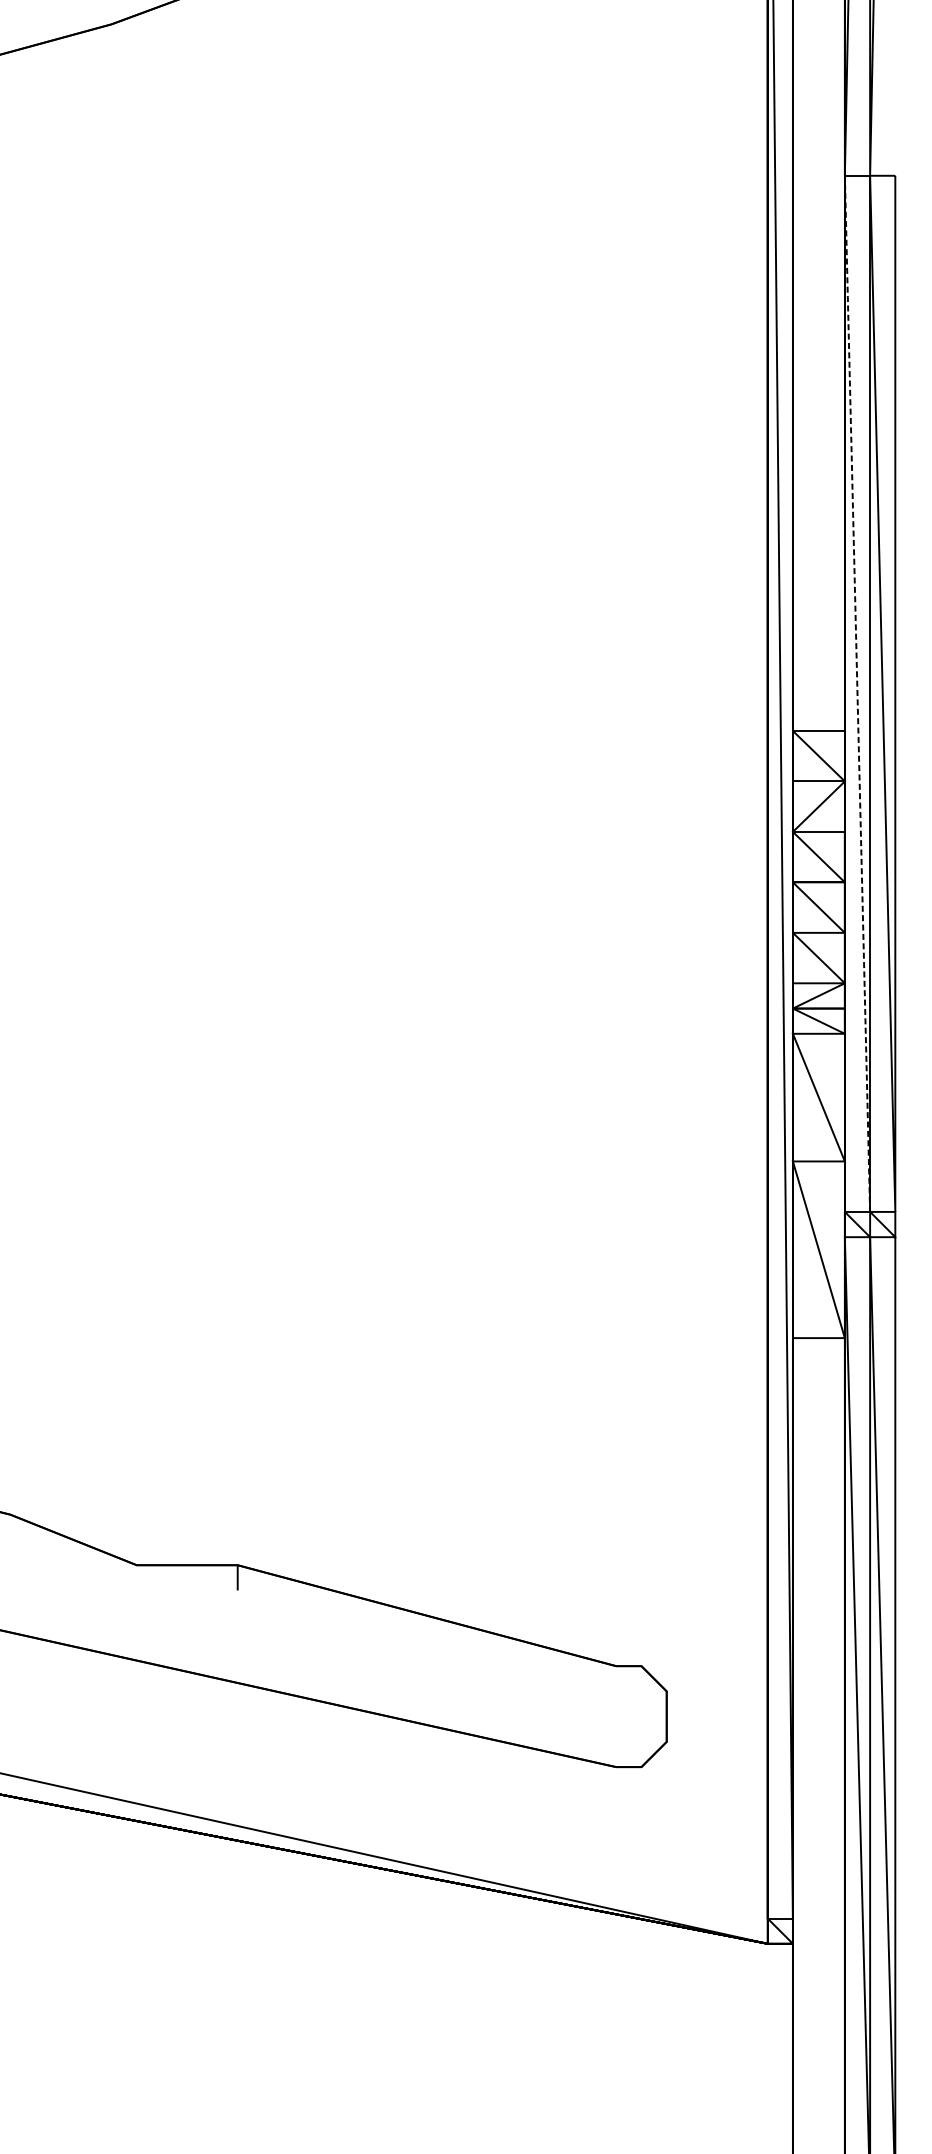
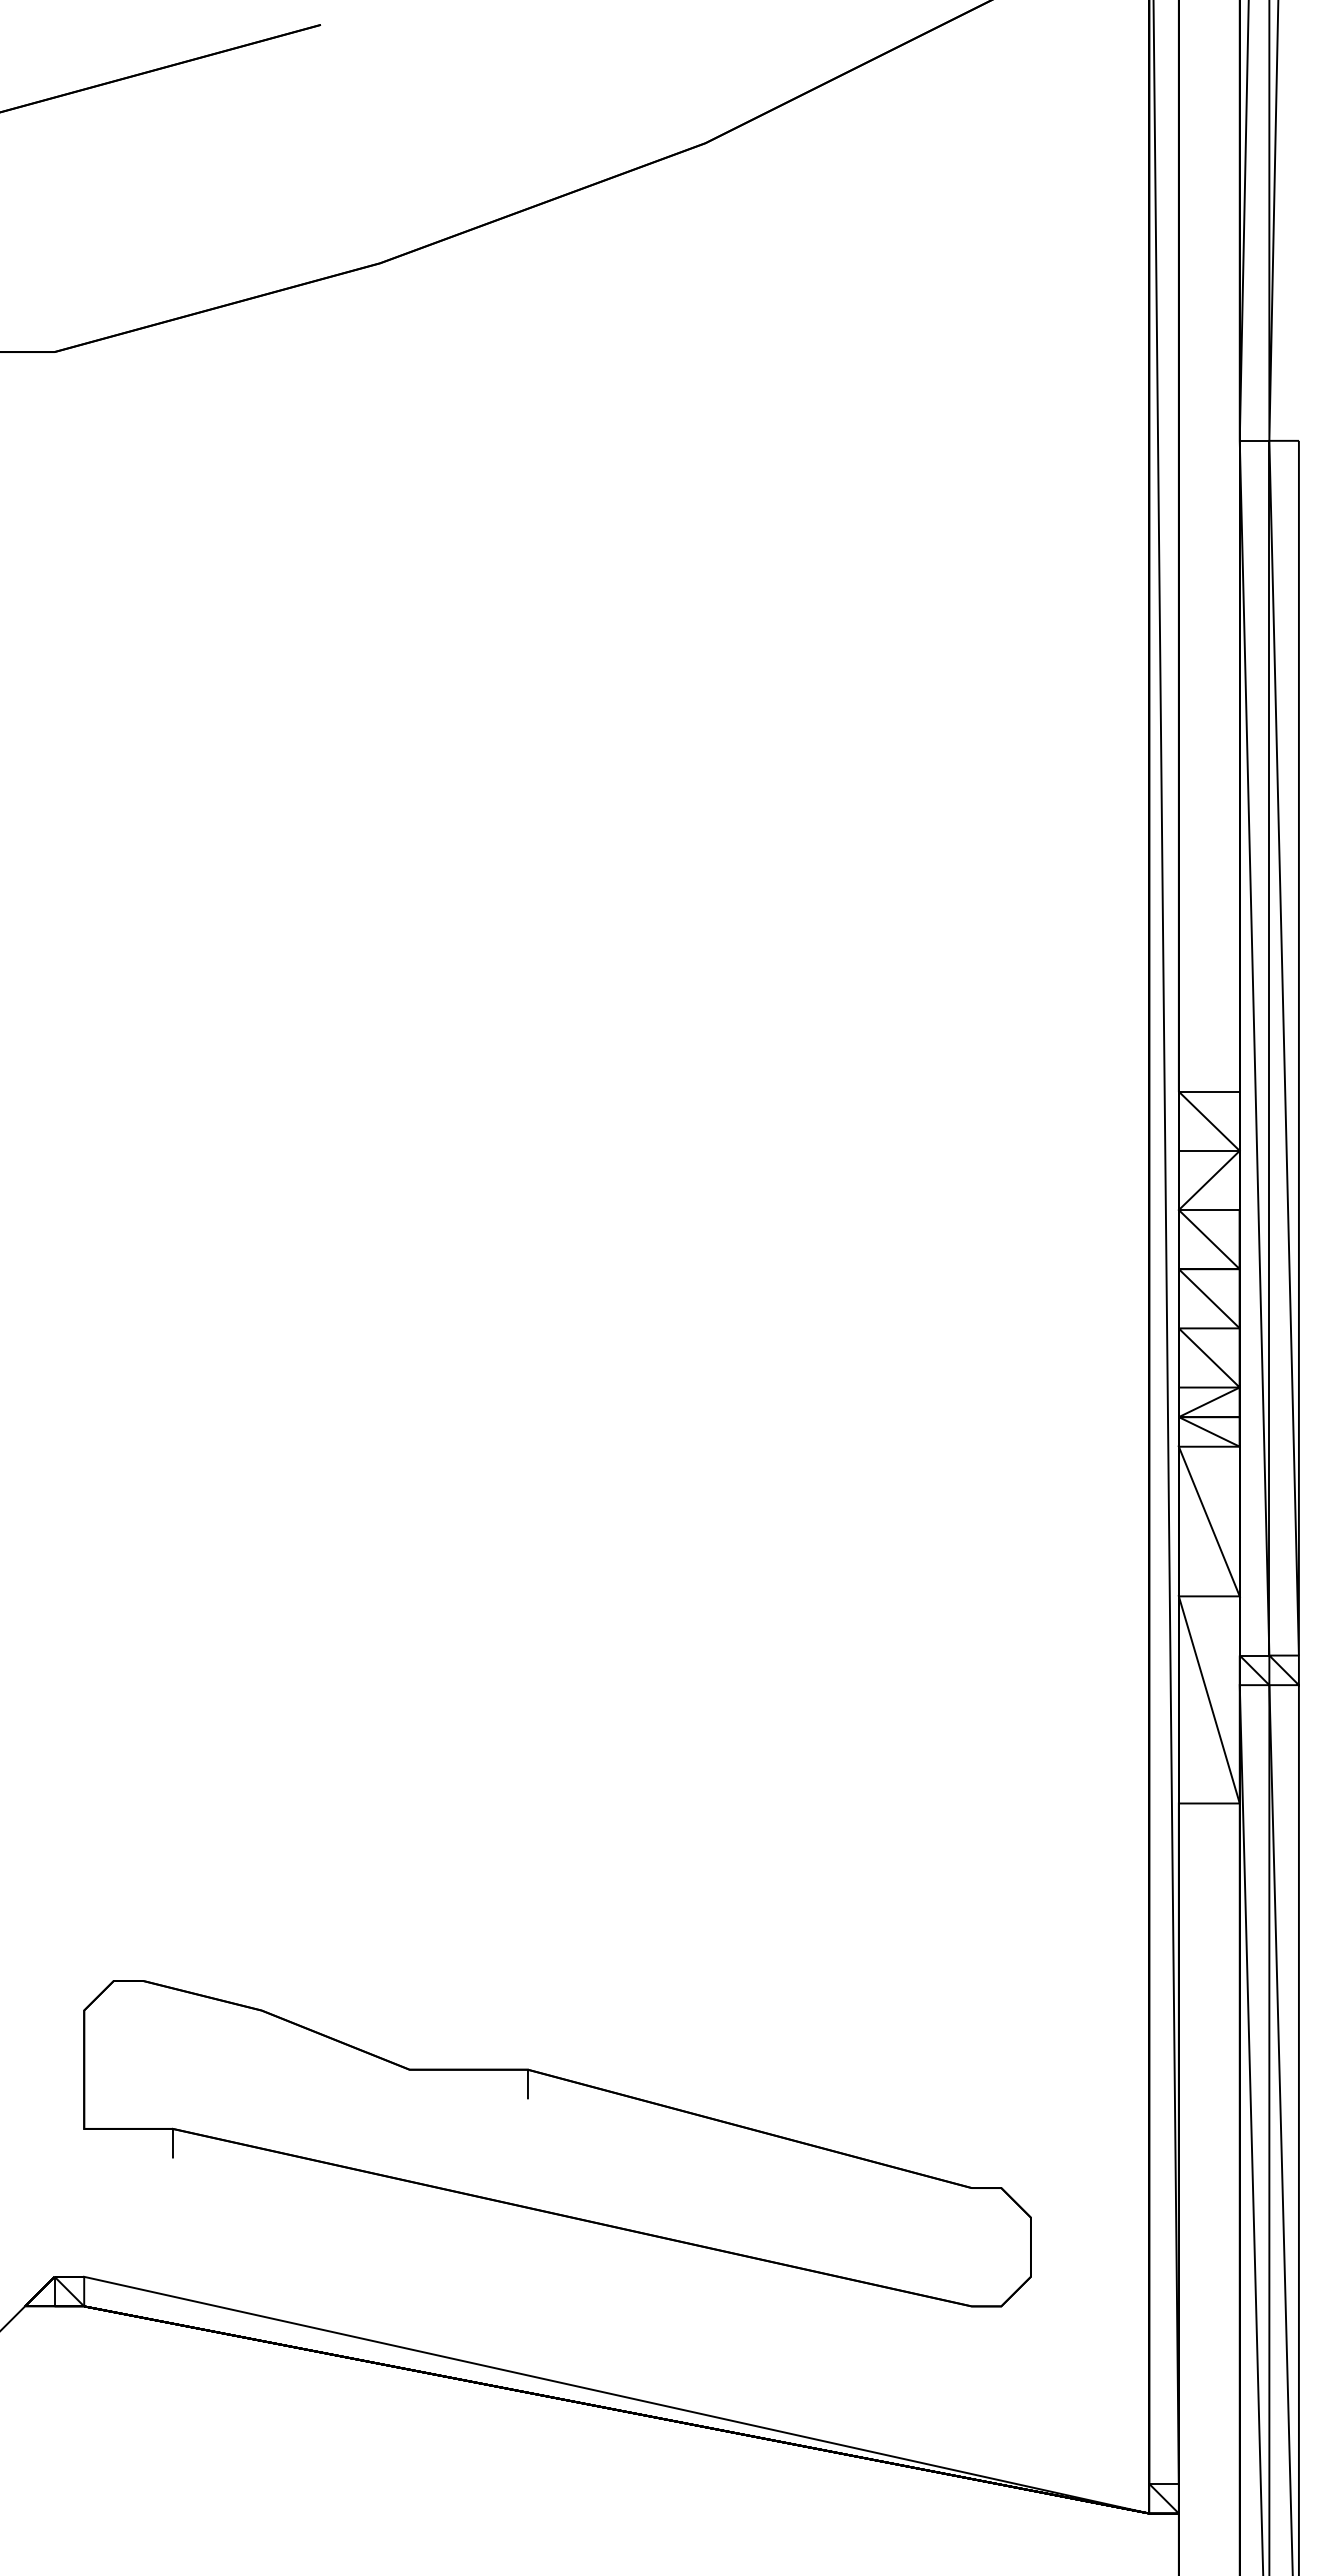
line: (857, 694) -> (1254, 1048), dashed -> solid

